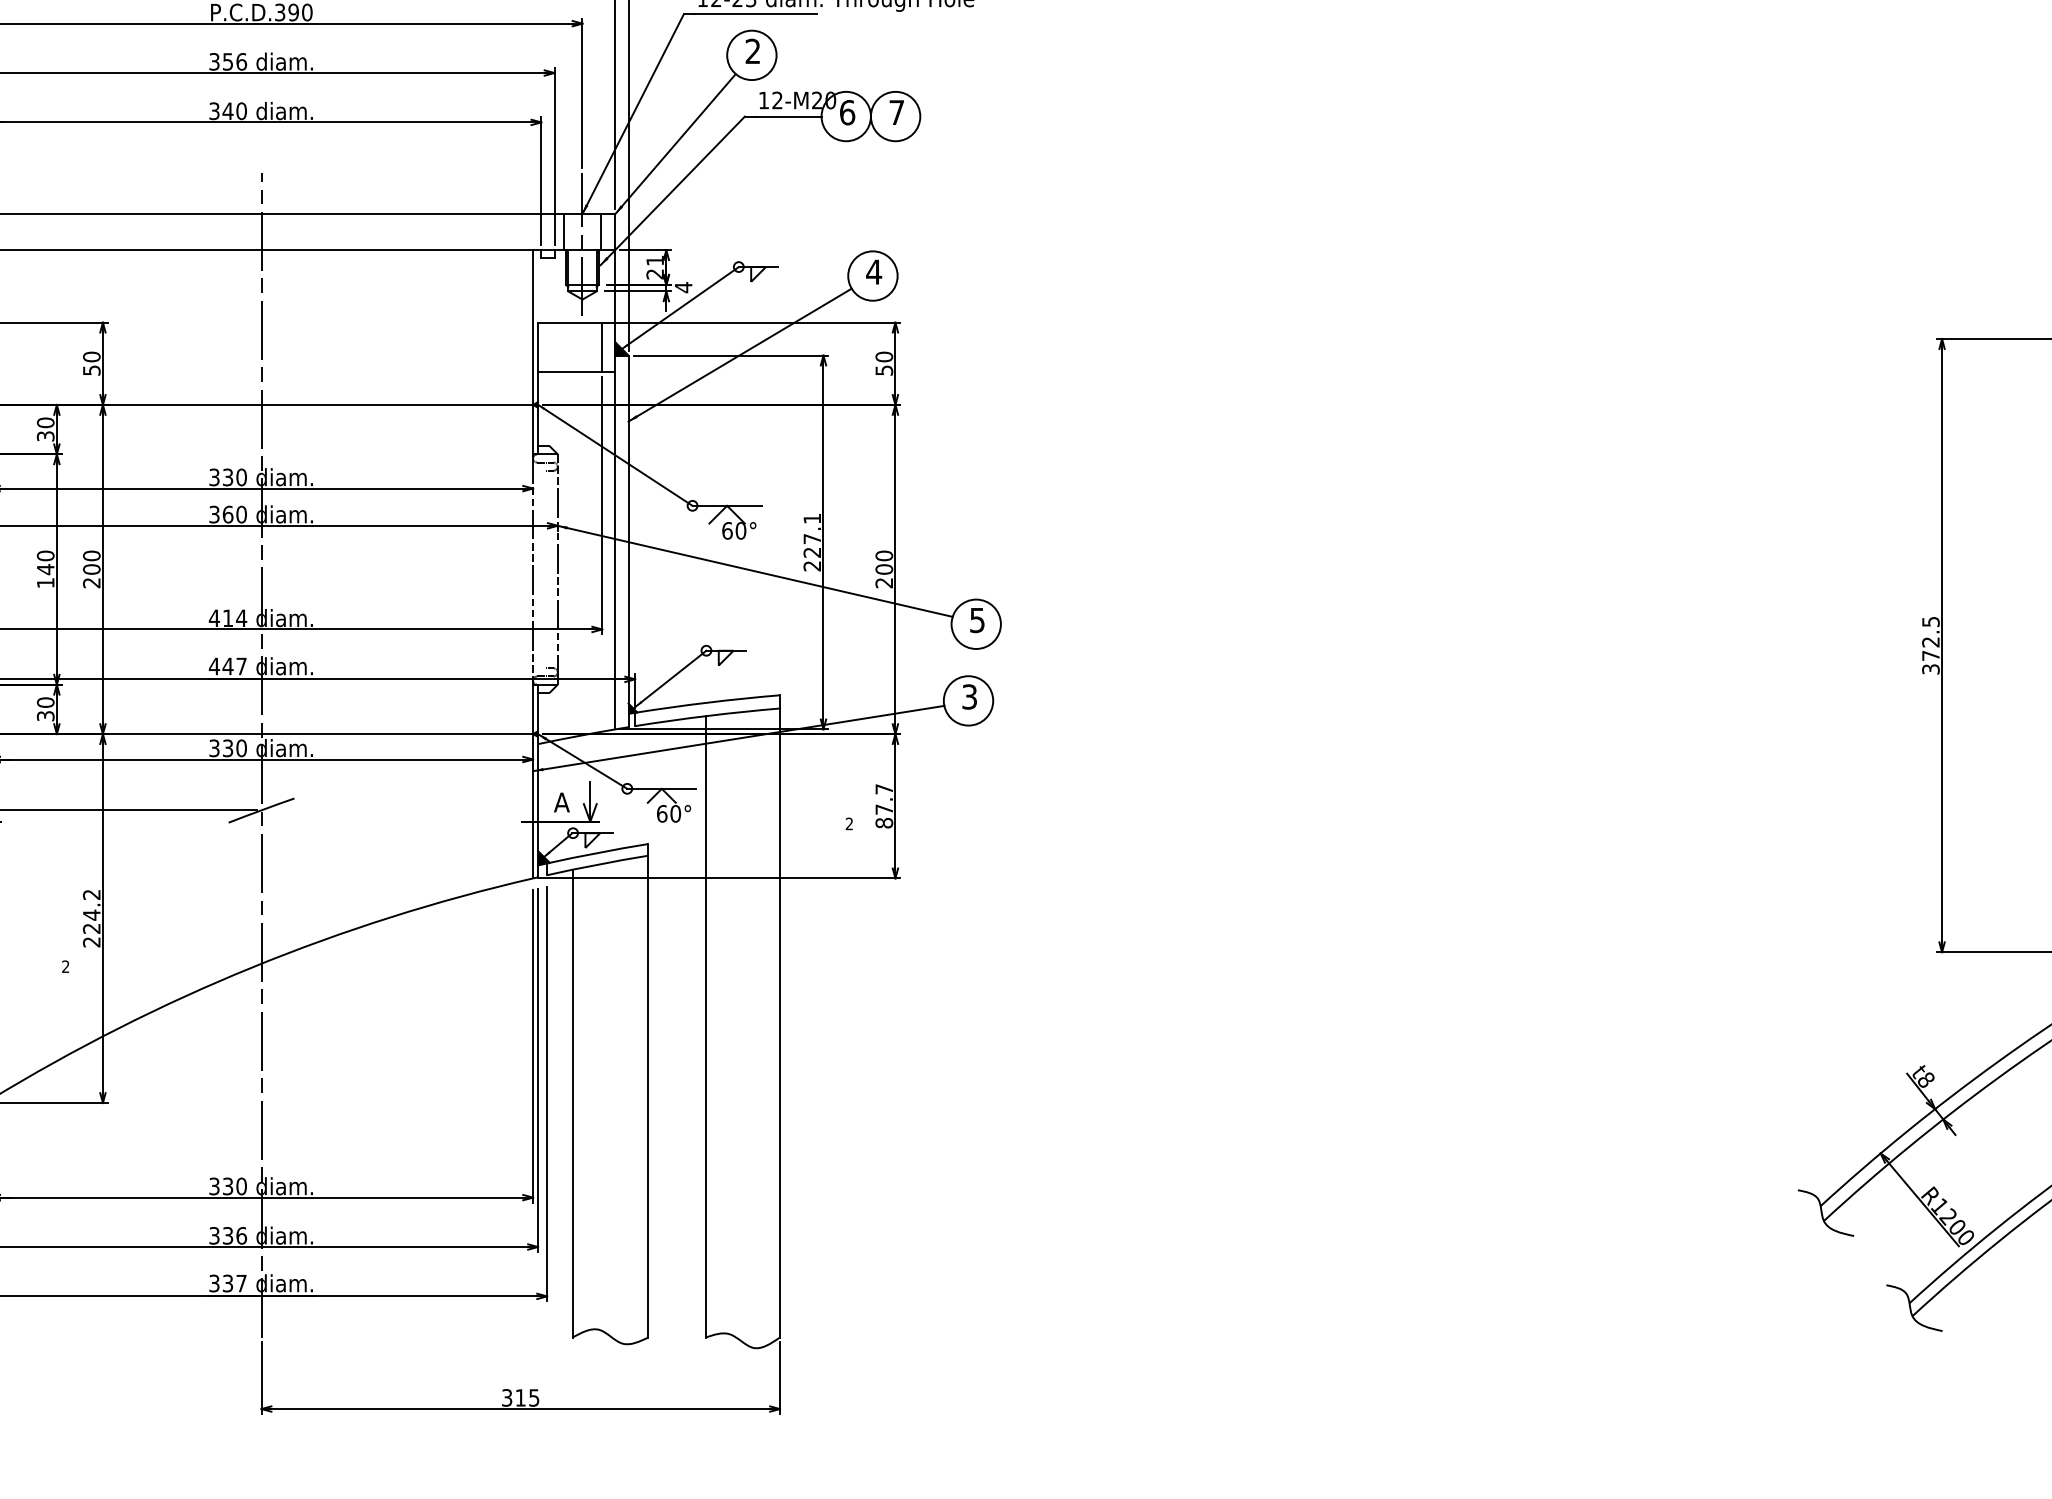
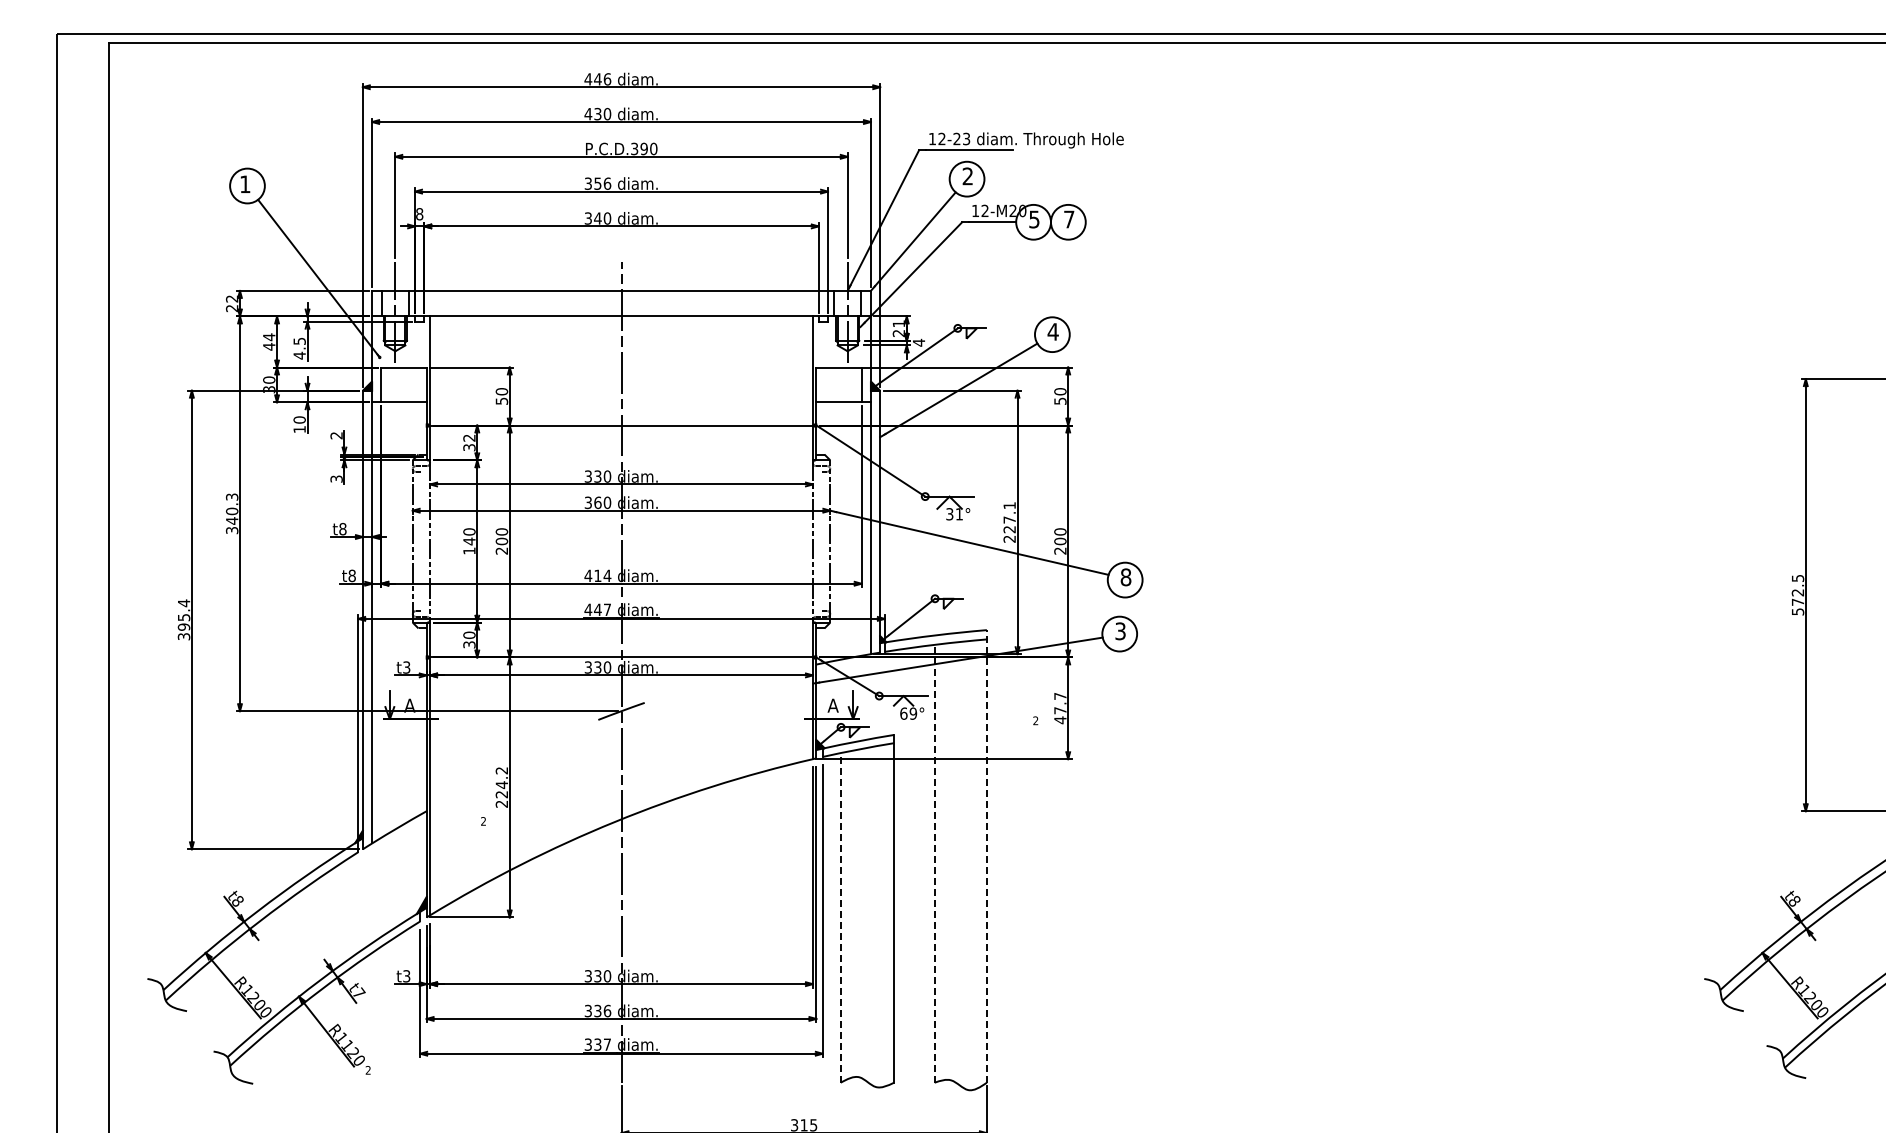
text: (847, 112) -> (1034, 219), 6 -> 5
text: (45, 421) -> (469, 437), 30 -> 32
text: (734, 531) -> (954, 514), 60° -> 31°
text: (976, 620) -> (1125, 577), 5 -> 8
text: (1930, 668) -> (1797, 611), 372.5 -> 572.5
text: (674, 813) -> (912, 713), 60° -> 69°
text: (884, 823) -> (1060, 720), 87.7 -> 47.7
line: (779, 1015) -> (986, 855), solid -> dashed
line: (705, 1026) -> (934, 863), solid -> dashed
line: (572, 1103) -> (840, 917), solid -> dashed

